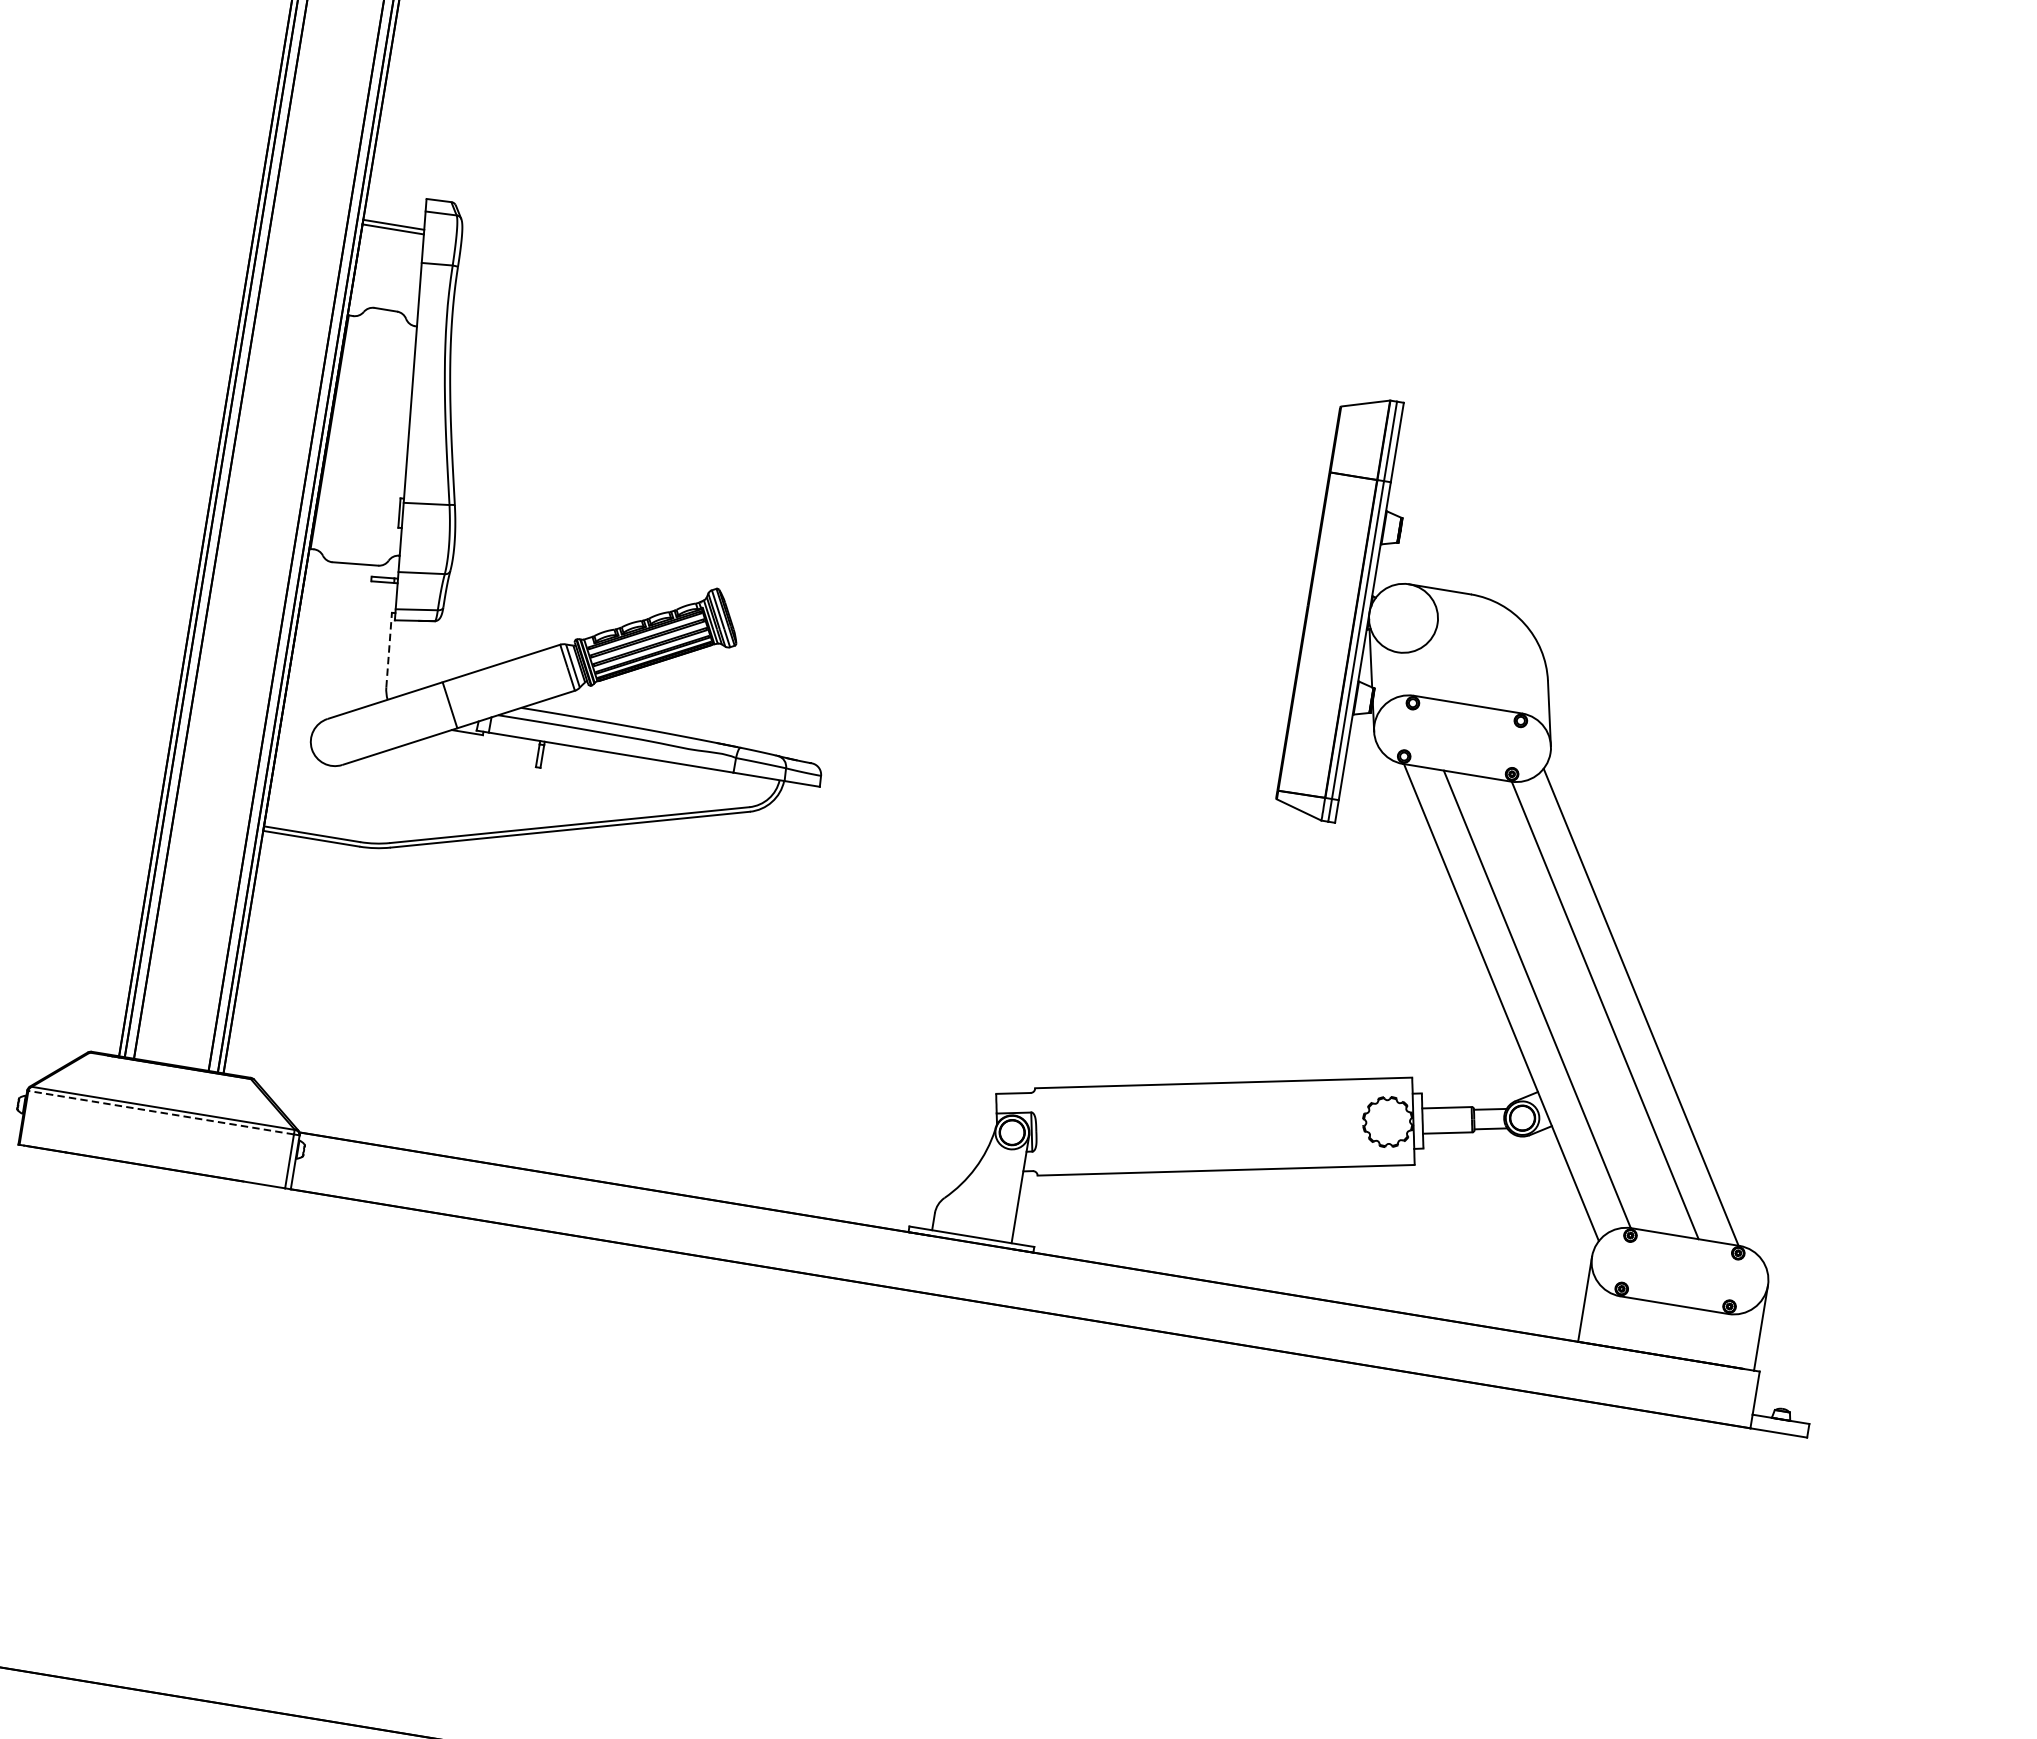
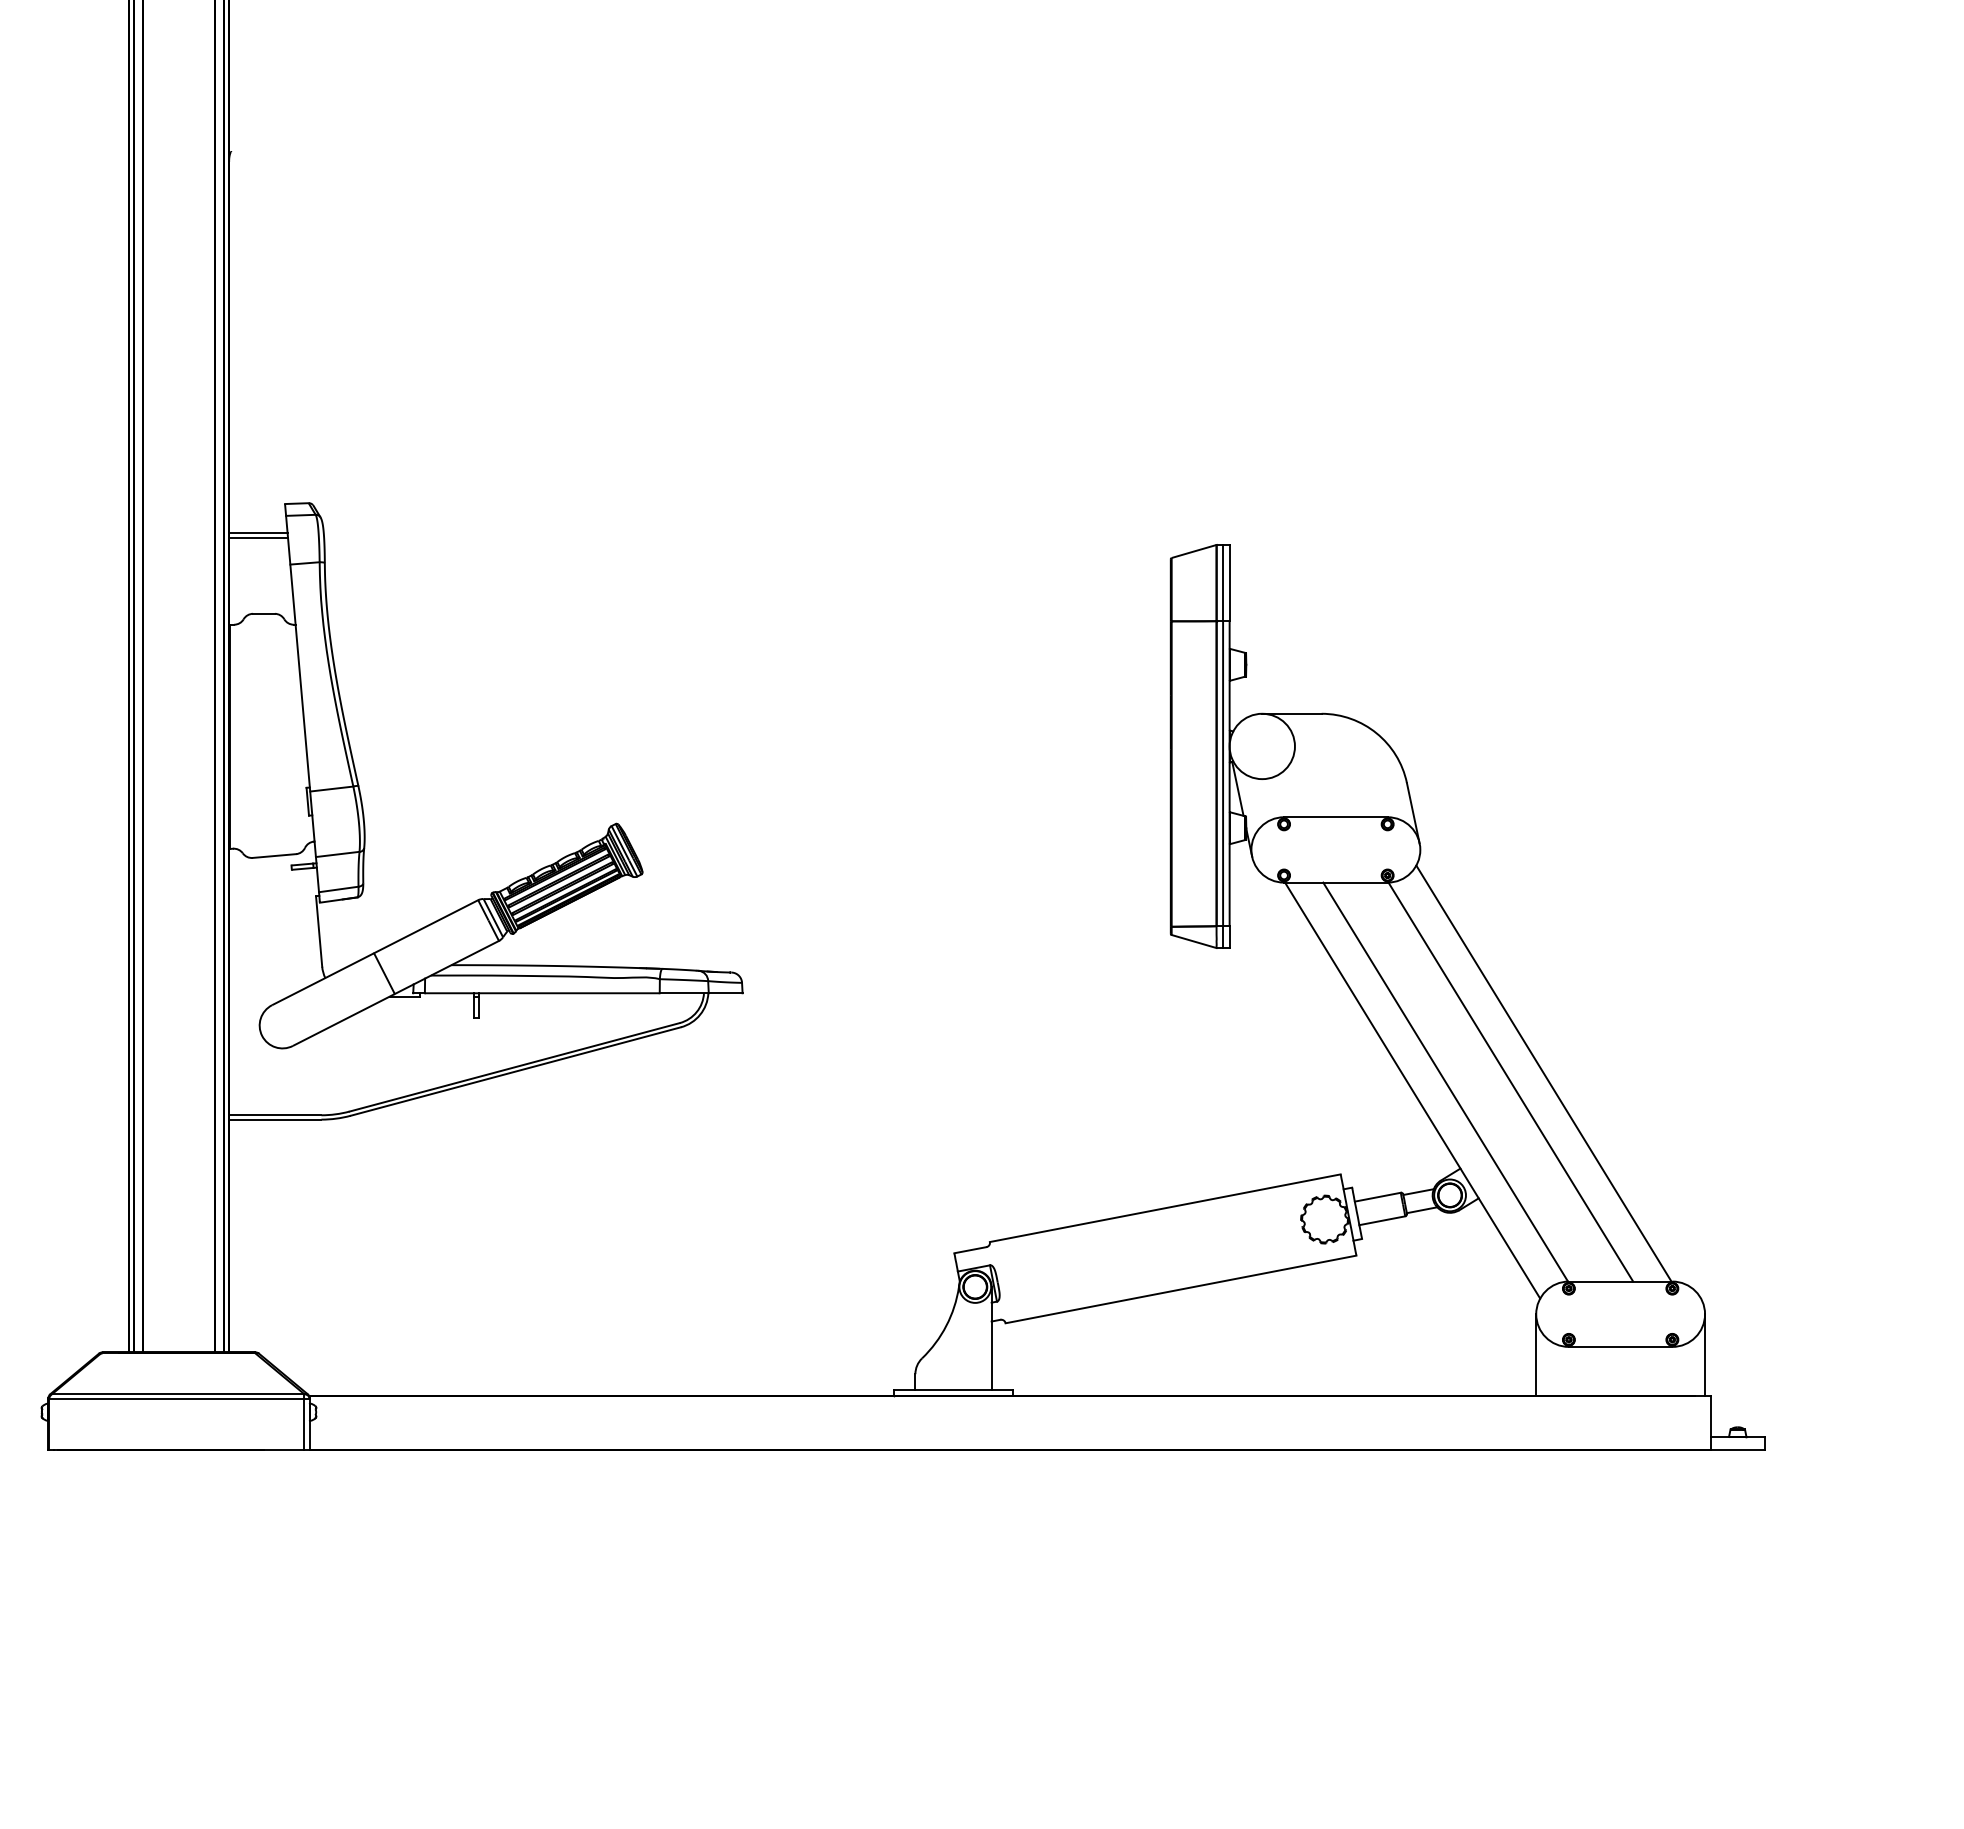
line: (389, 649) -> (319, 930), dashed -> solid
line: (160, 1112) -> (176, 1398), dashed -> solid

